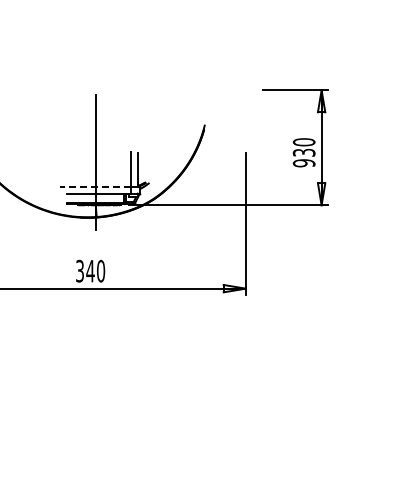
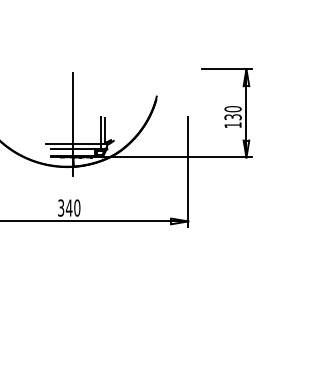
text: (303, 163) -> (232, 125), 930 -> 130
line: (95, 187) -> (73, 143), dashed -> solid

